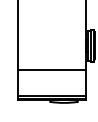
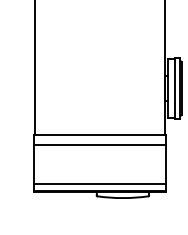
line: (51, 75) -> (98, 145), added

